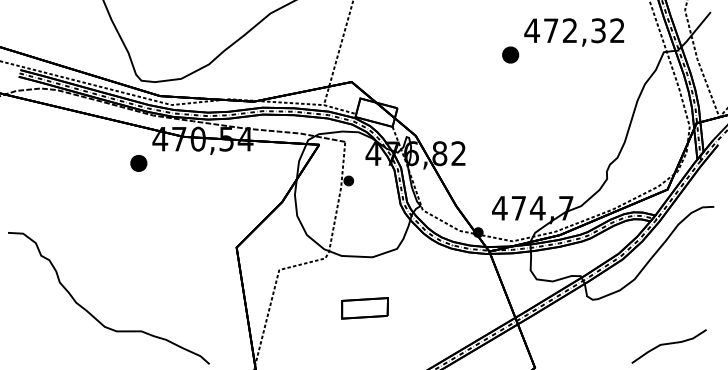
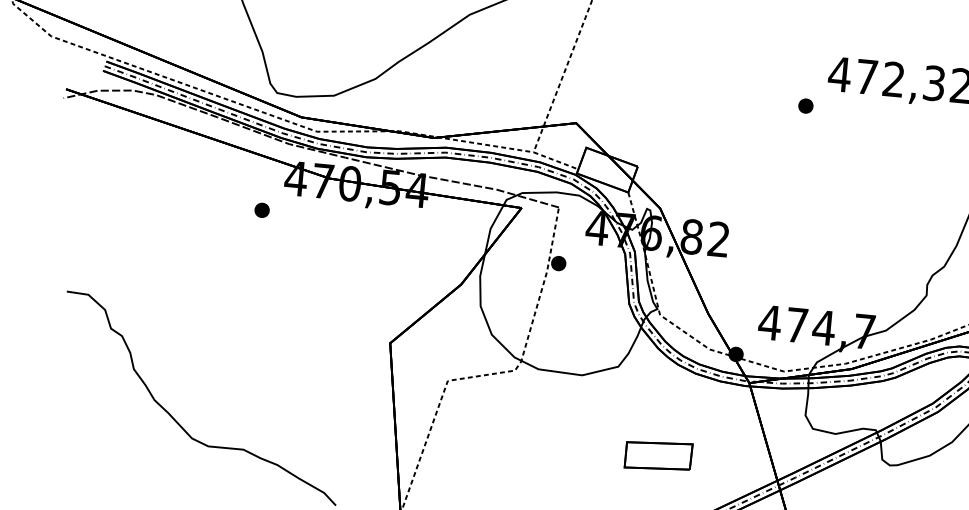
part: (510, 54) -> (805, 105), size x0.62
part: (138, 163) -> (261, 210), size x0.62
part: (364, 308) -> (657, 456), moved

